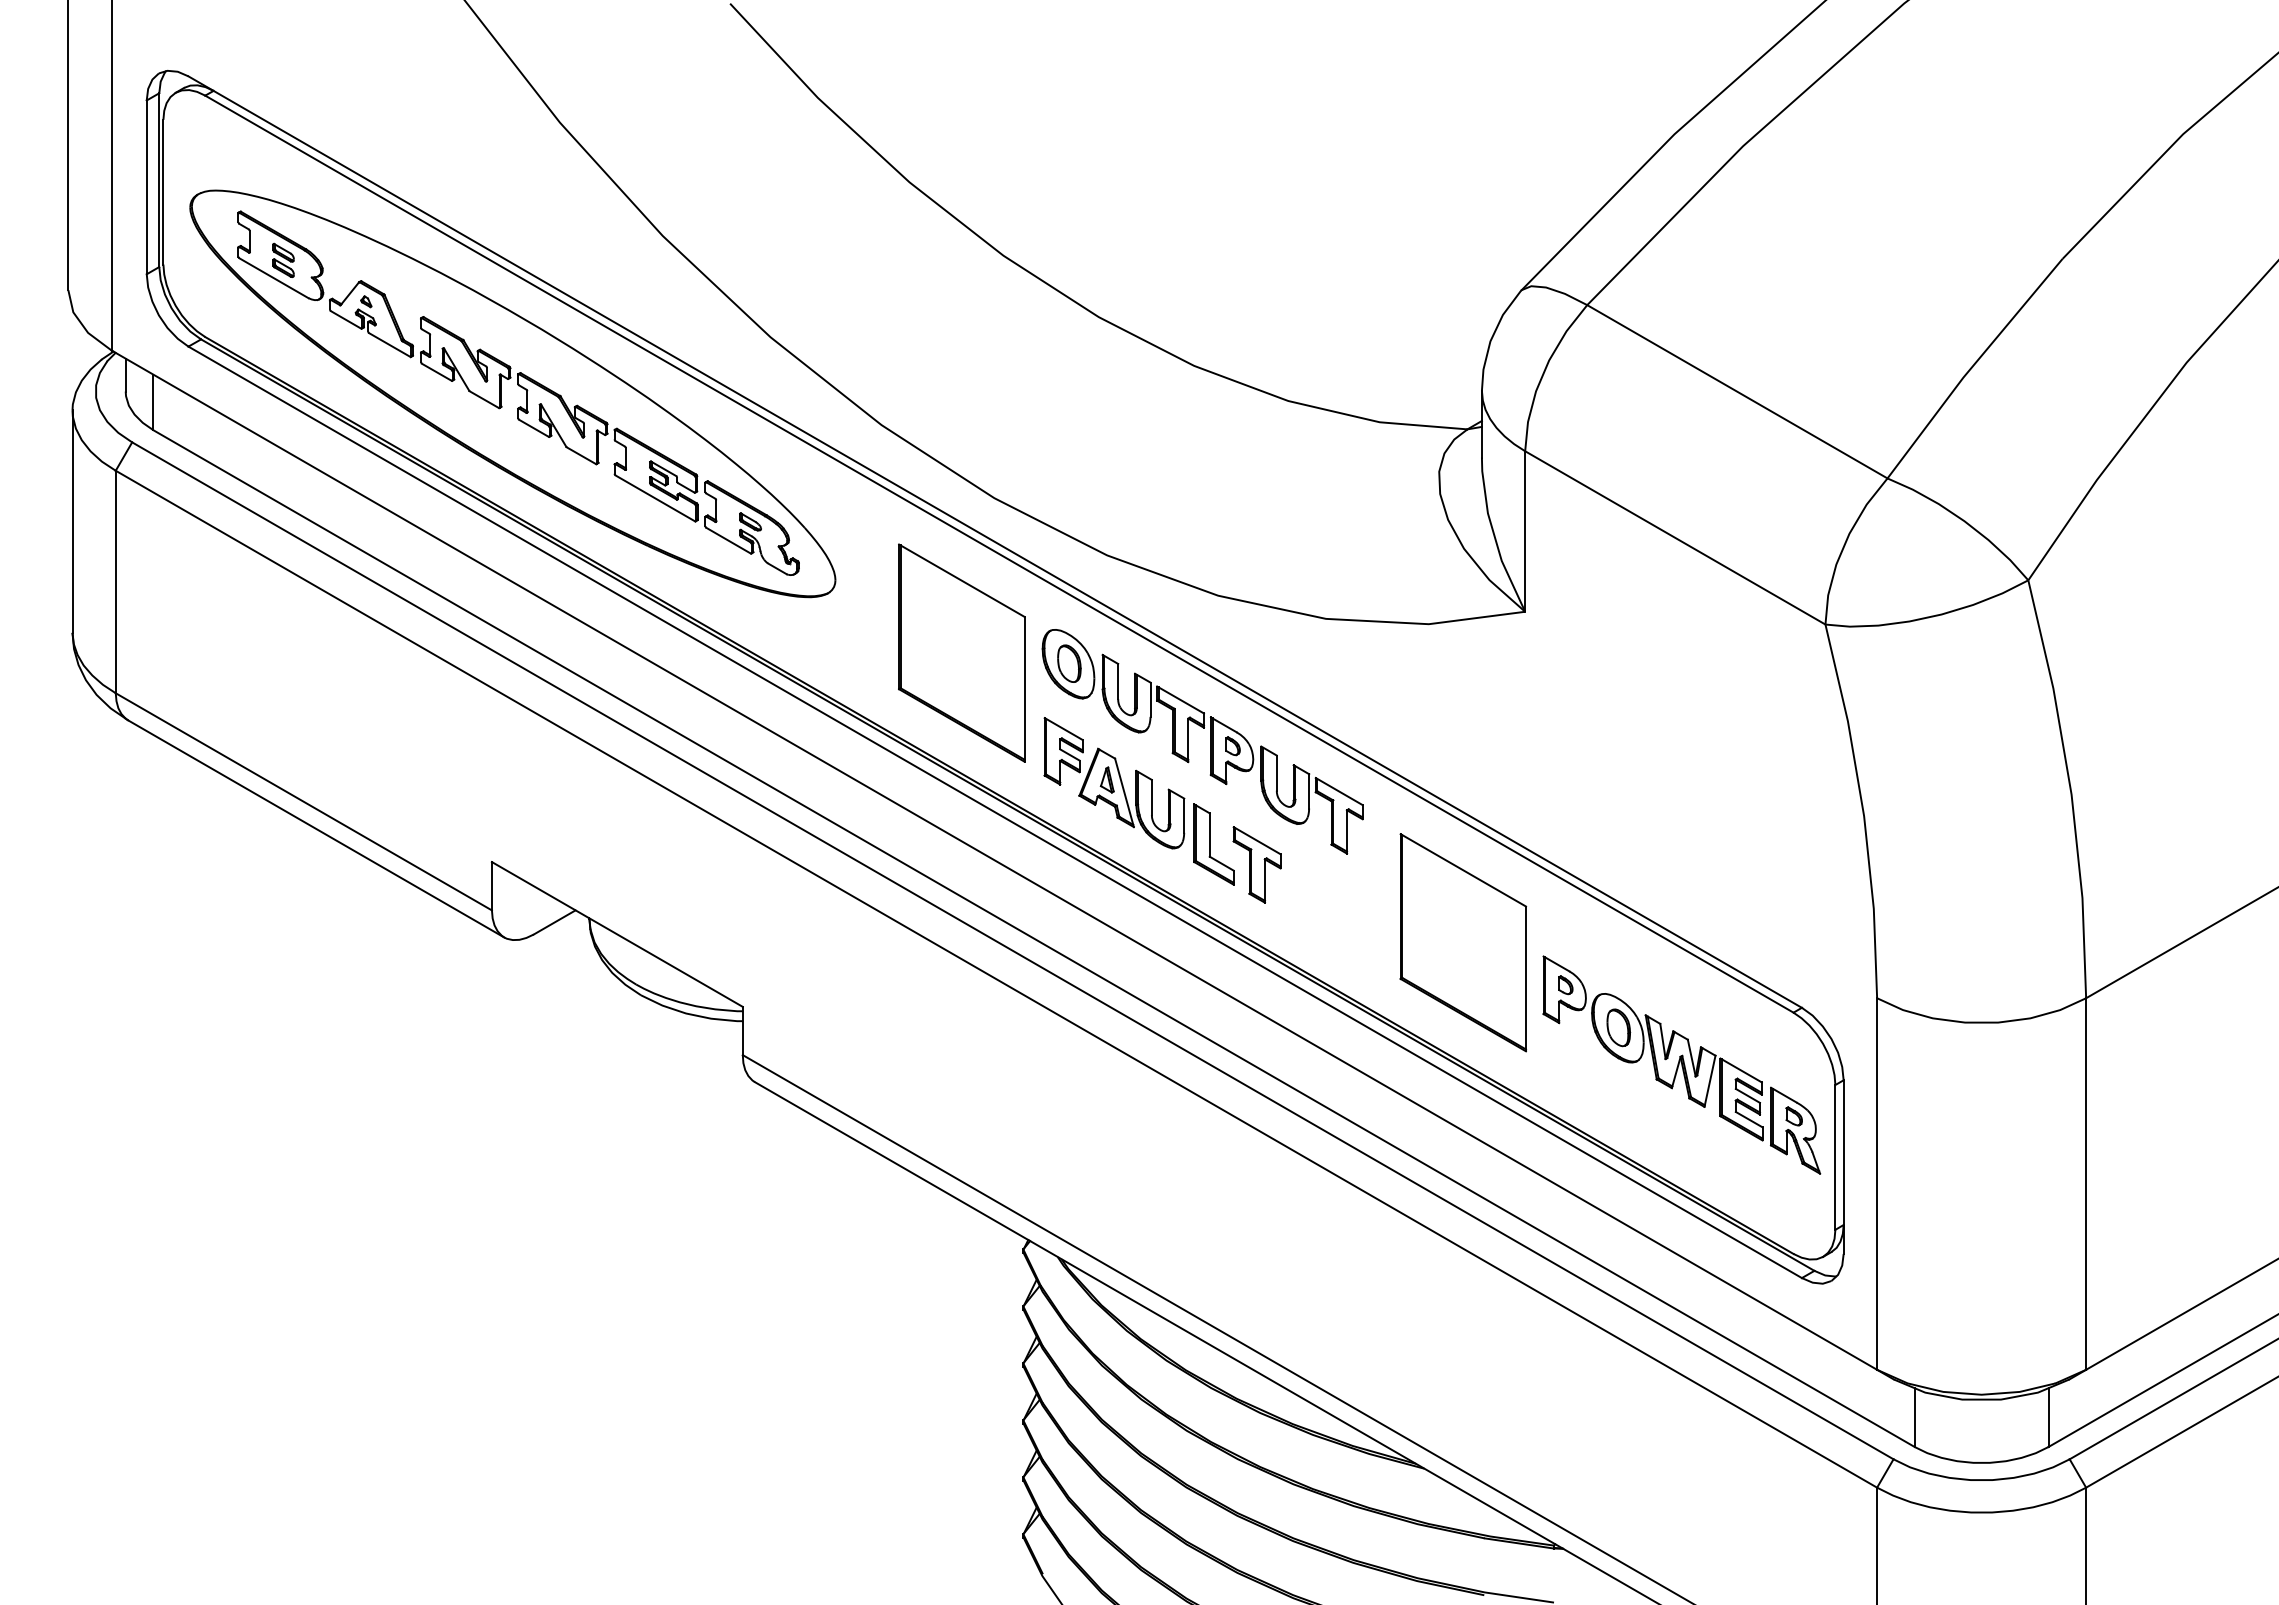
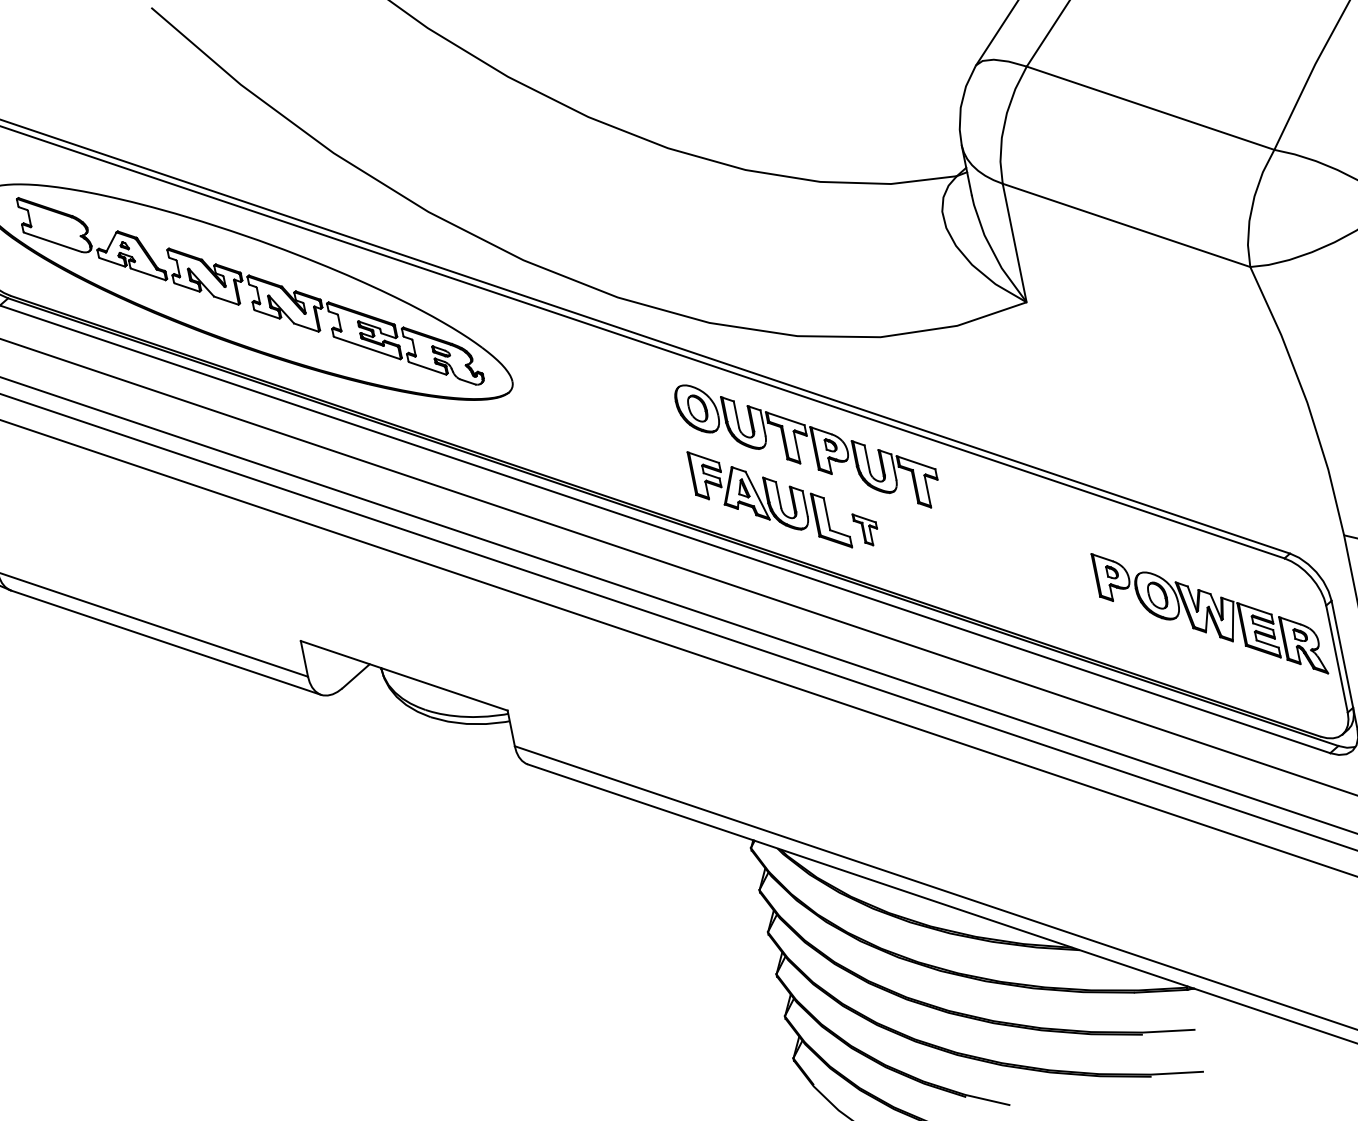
part: (283, 259) -> (57, 227), removed
part: (961, 652) -> (616, 416), removed
part: (1256, 864) -> (865, 528), size x0.6
part: (1463, 942) -> (1030, 555), removed

